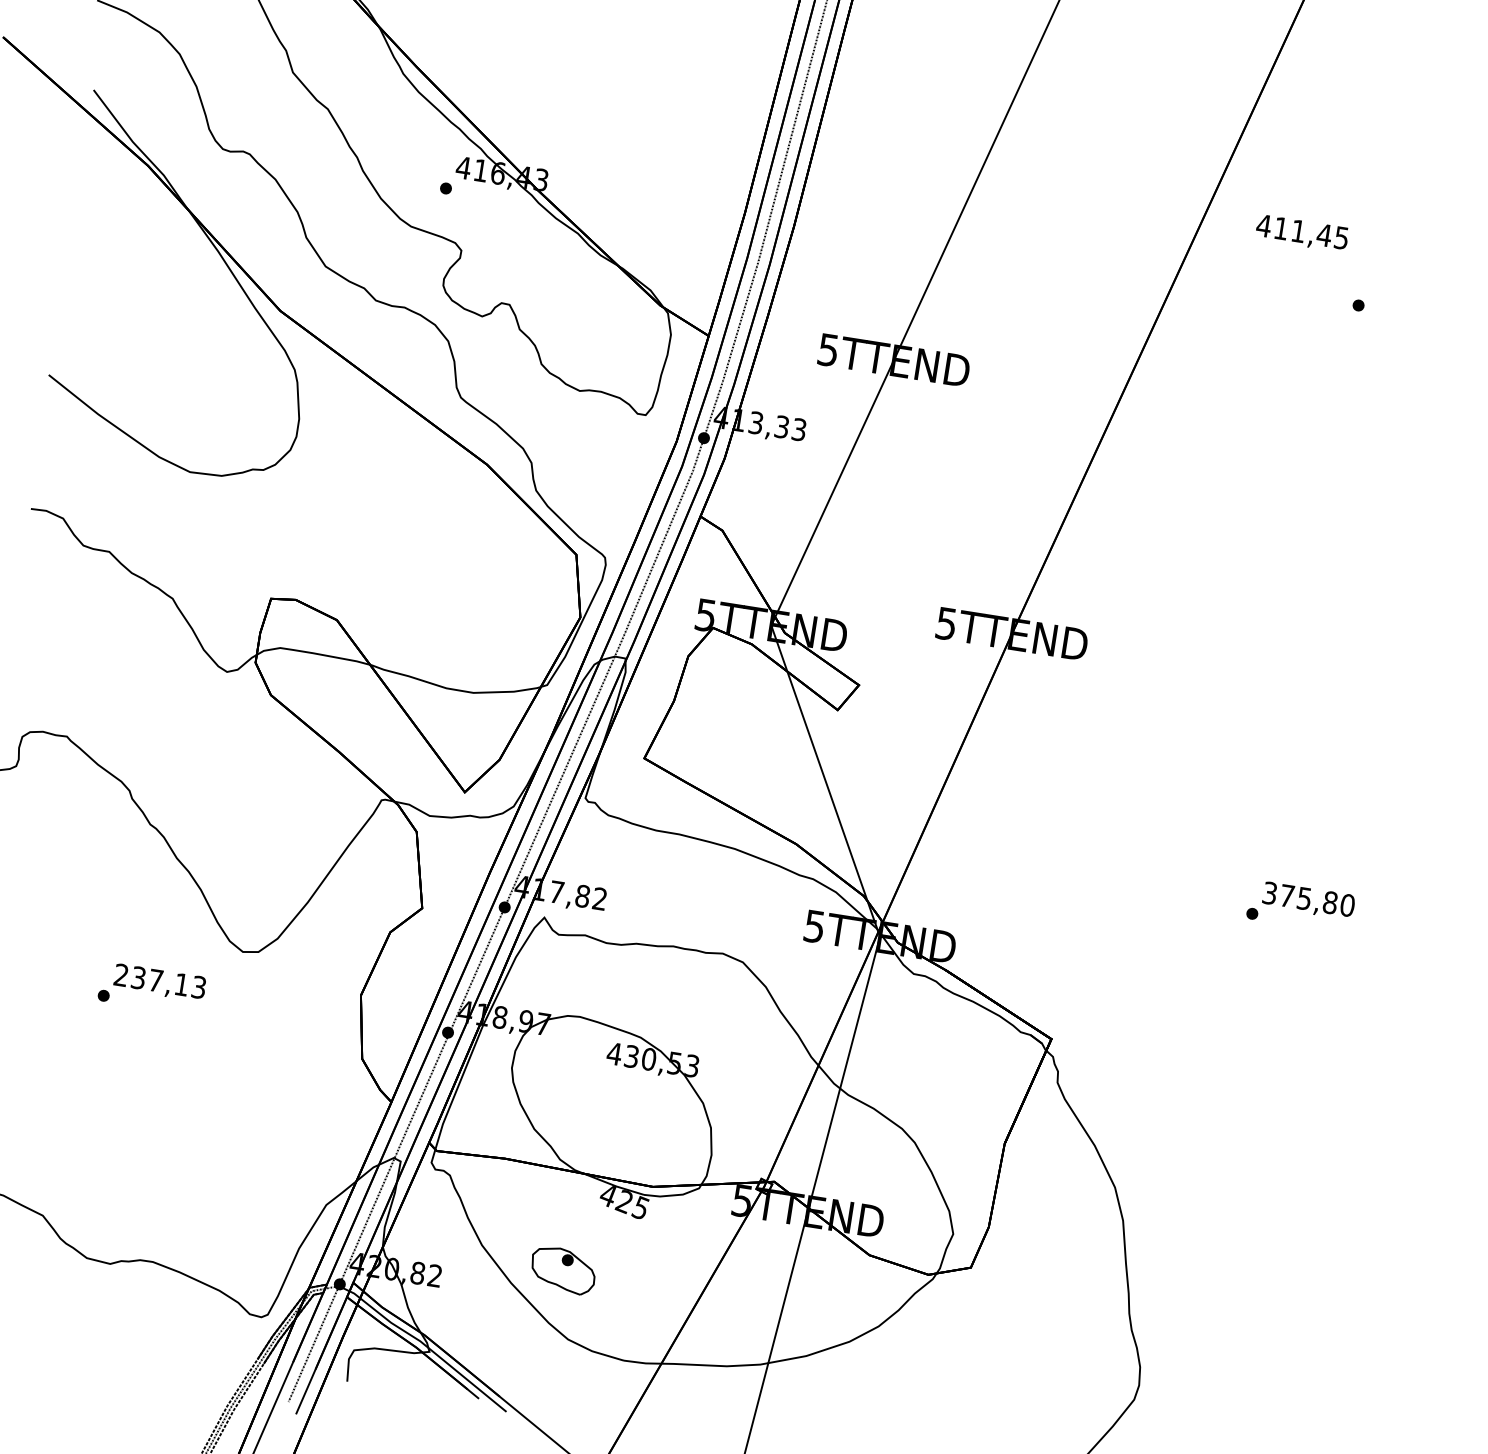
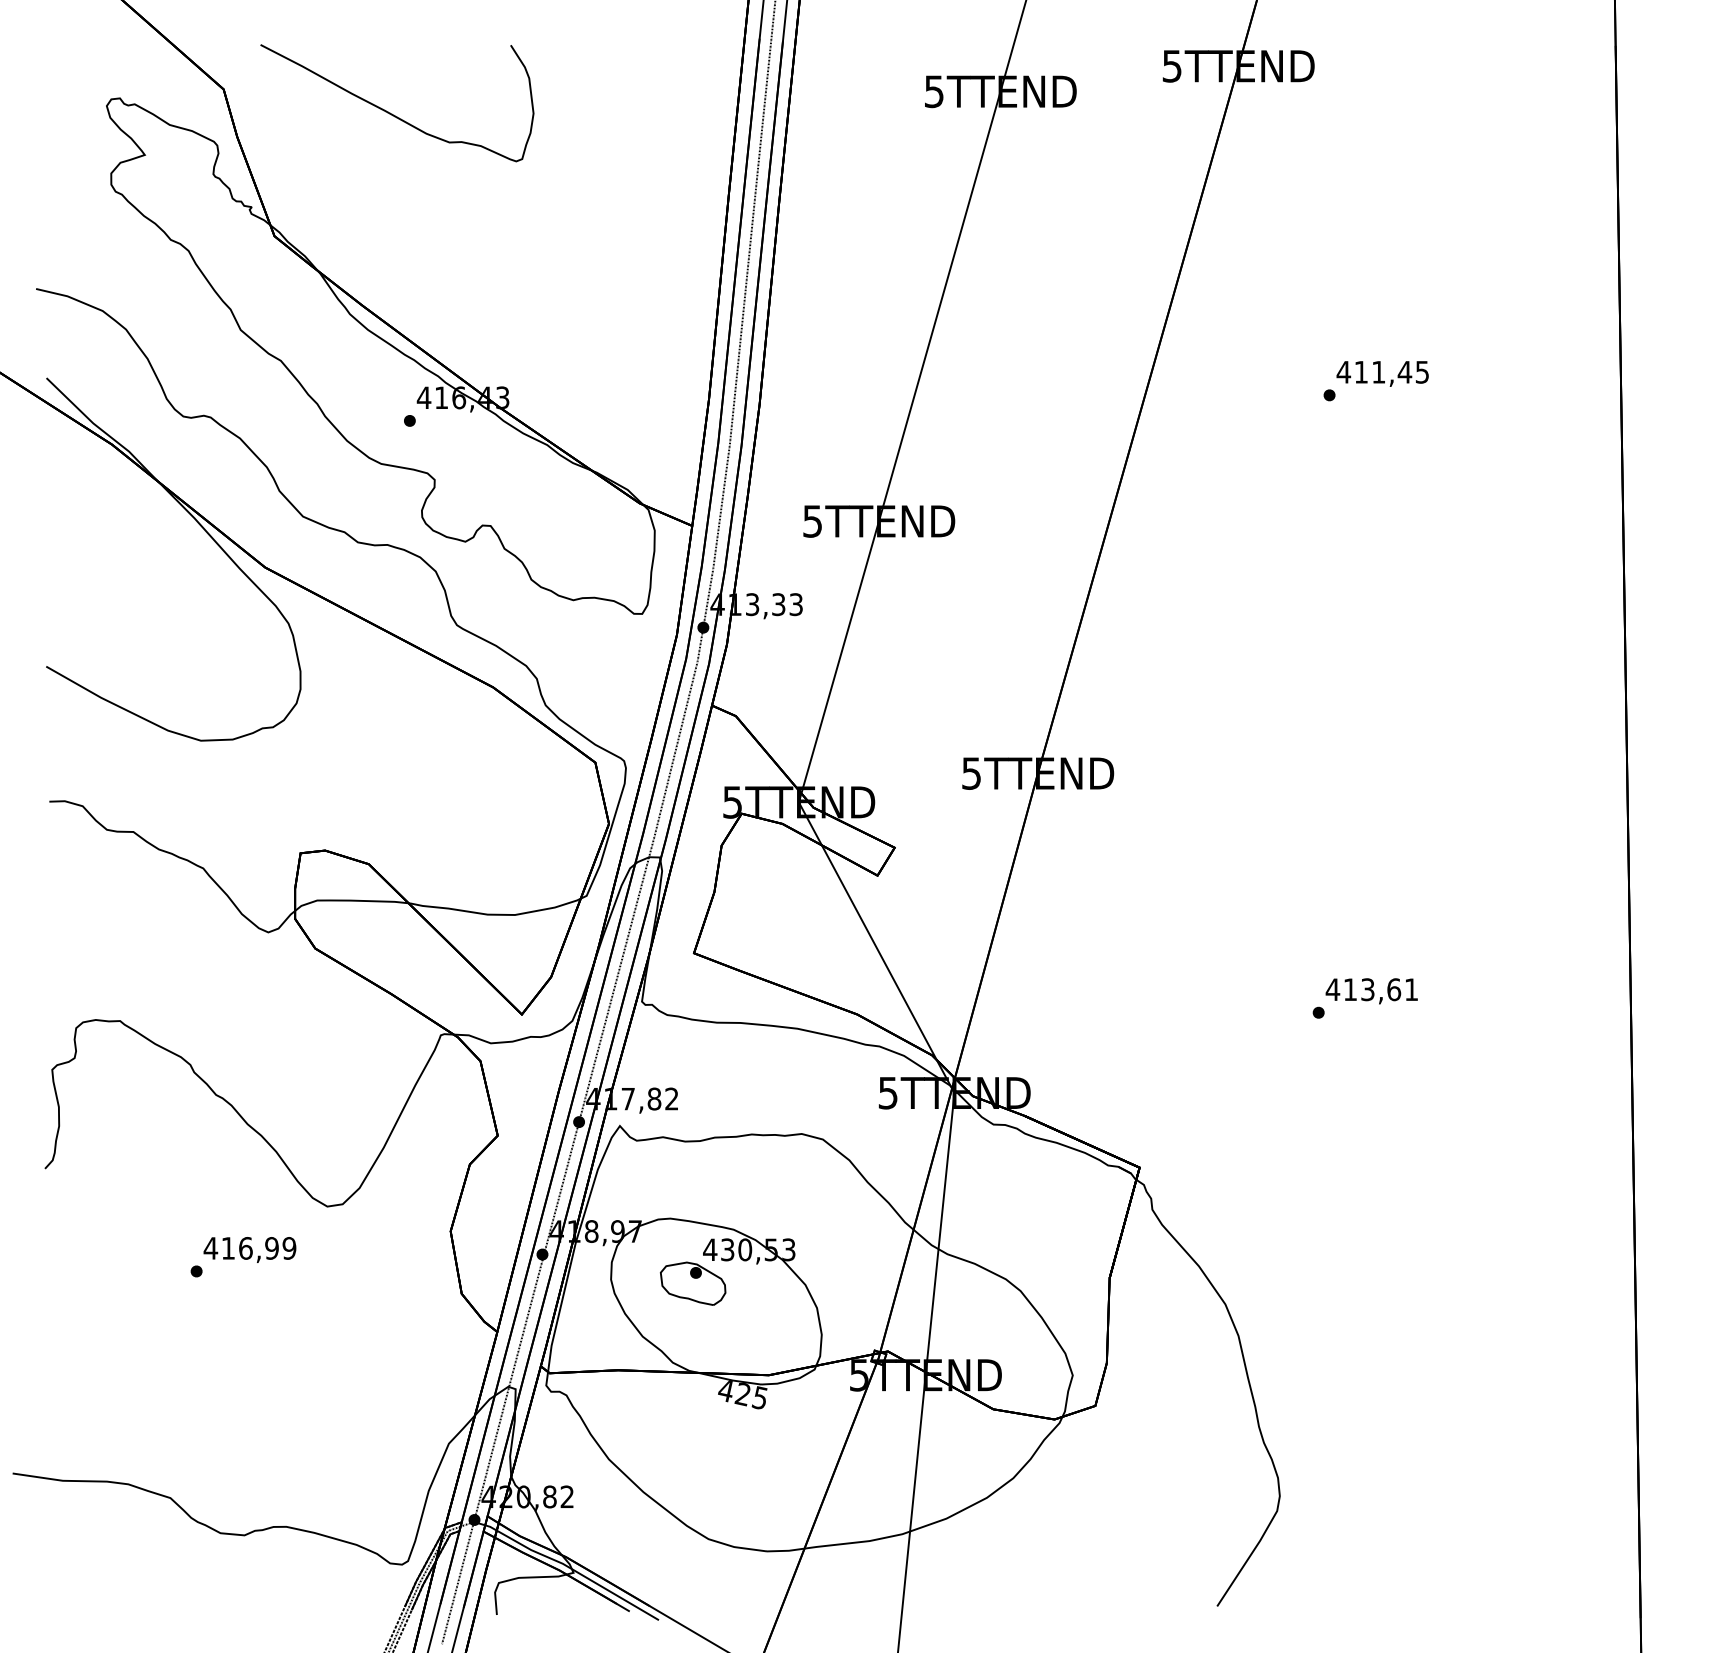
text: (1302, 233) -> (1382, 373), moved
text: (1308, 899) -> (1371, 989), 375,80 -> 413,61
text: (159, 981) -> (249, 1248), 237,13 -> 416,99
part: (563, 1270) -> (693, 1283), moved

